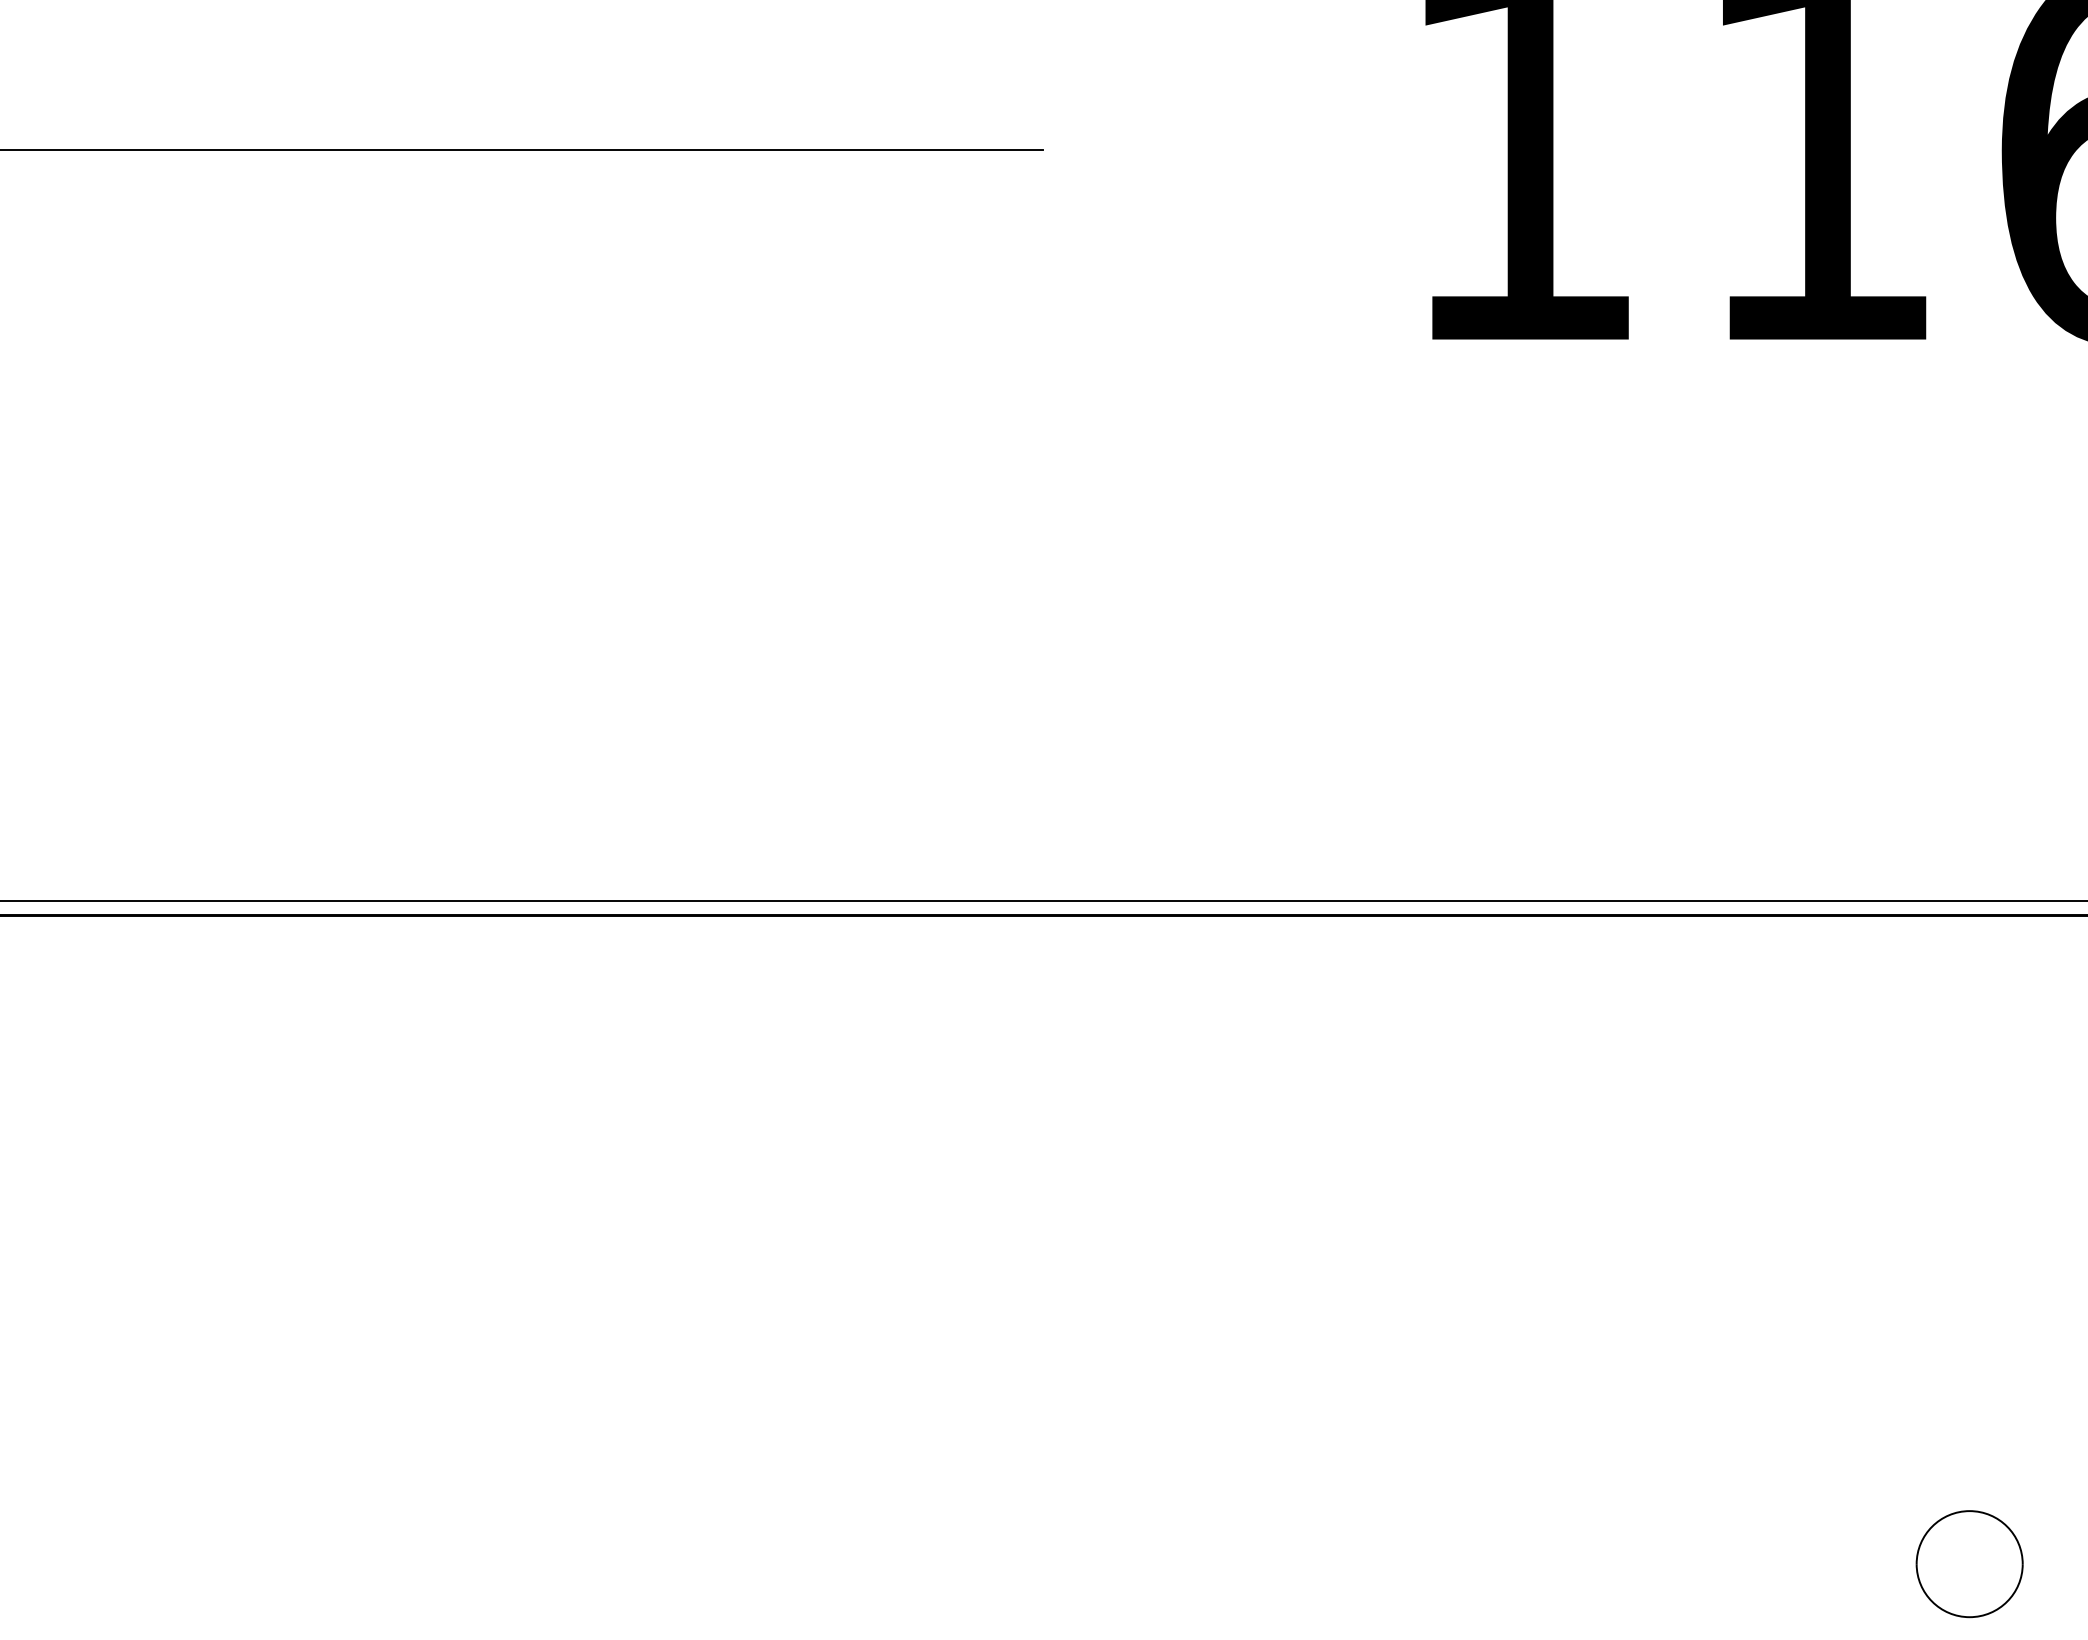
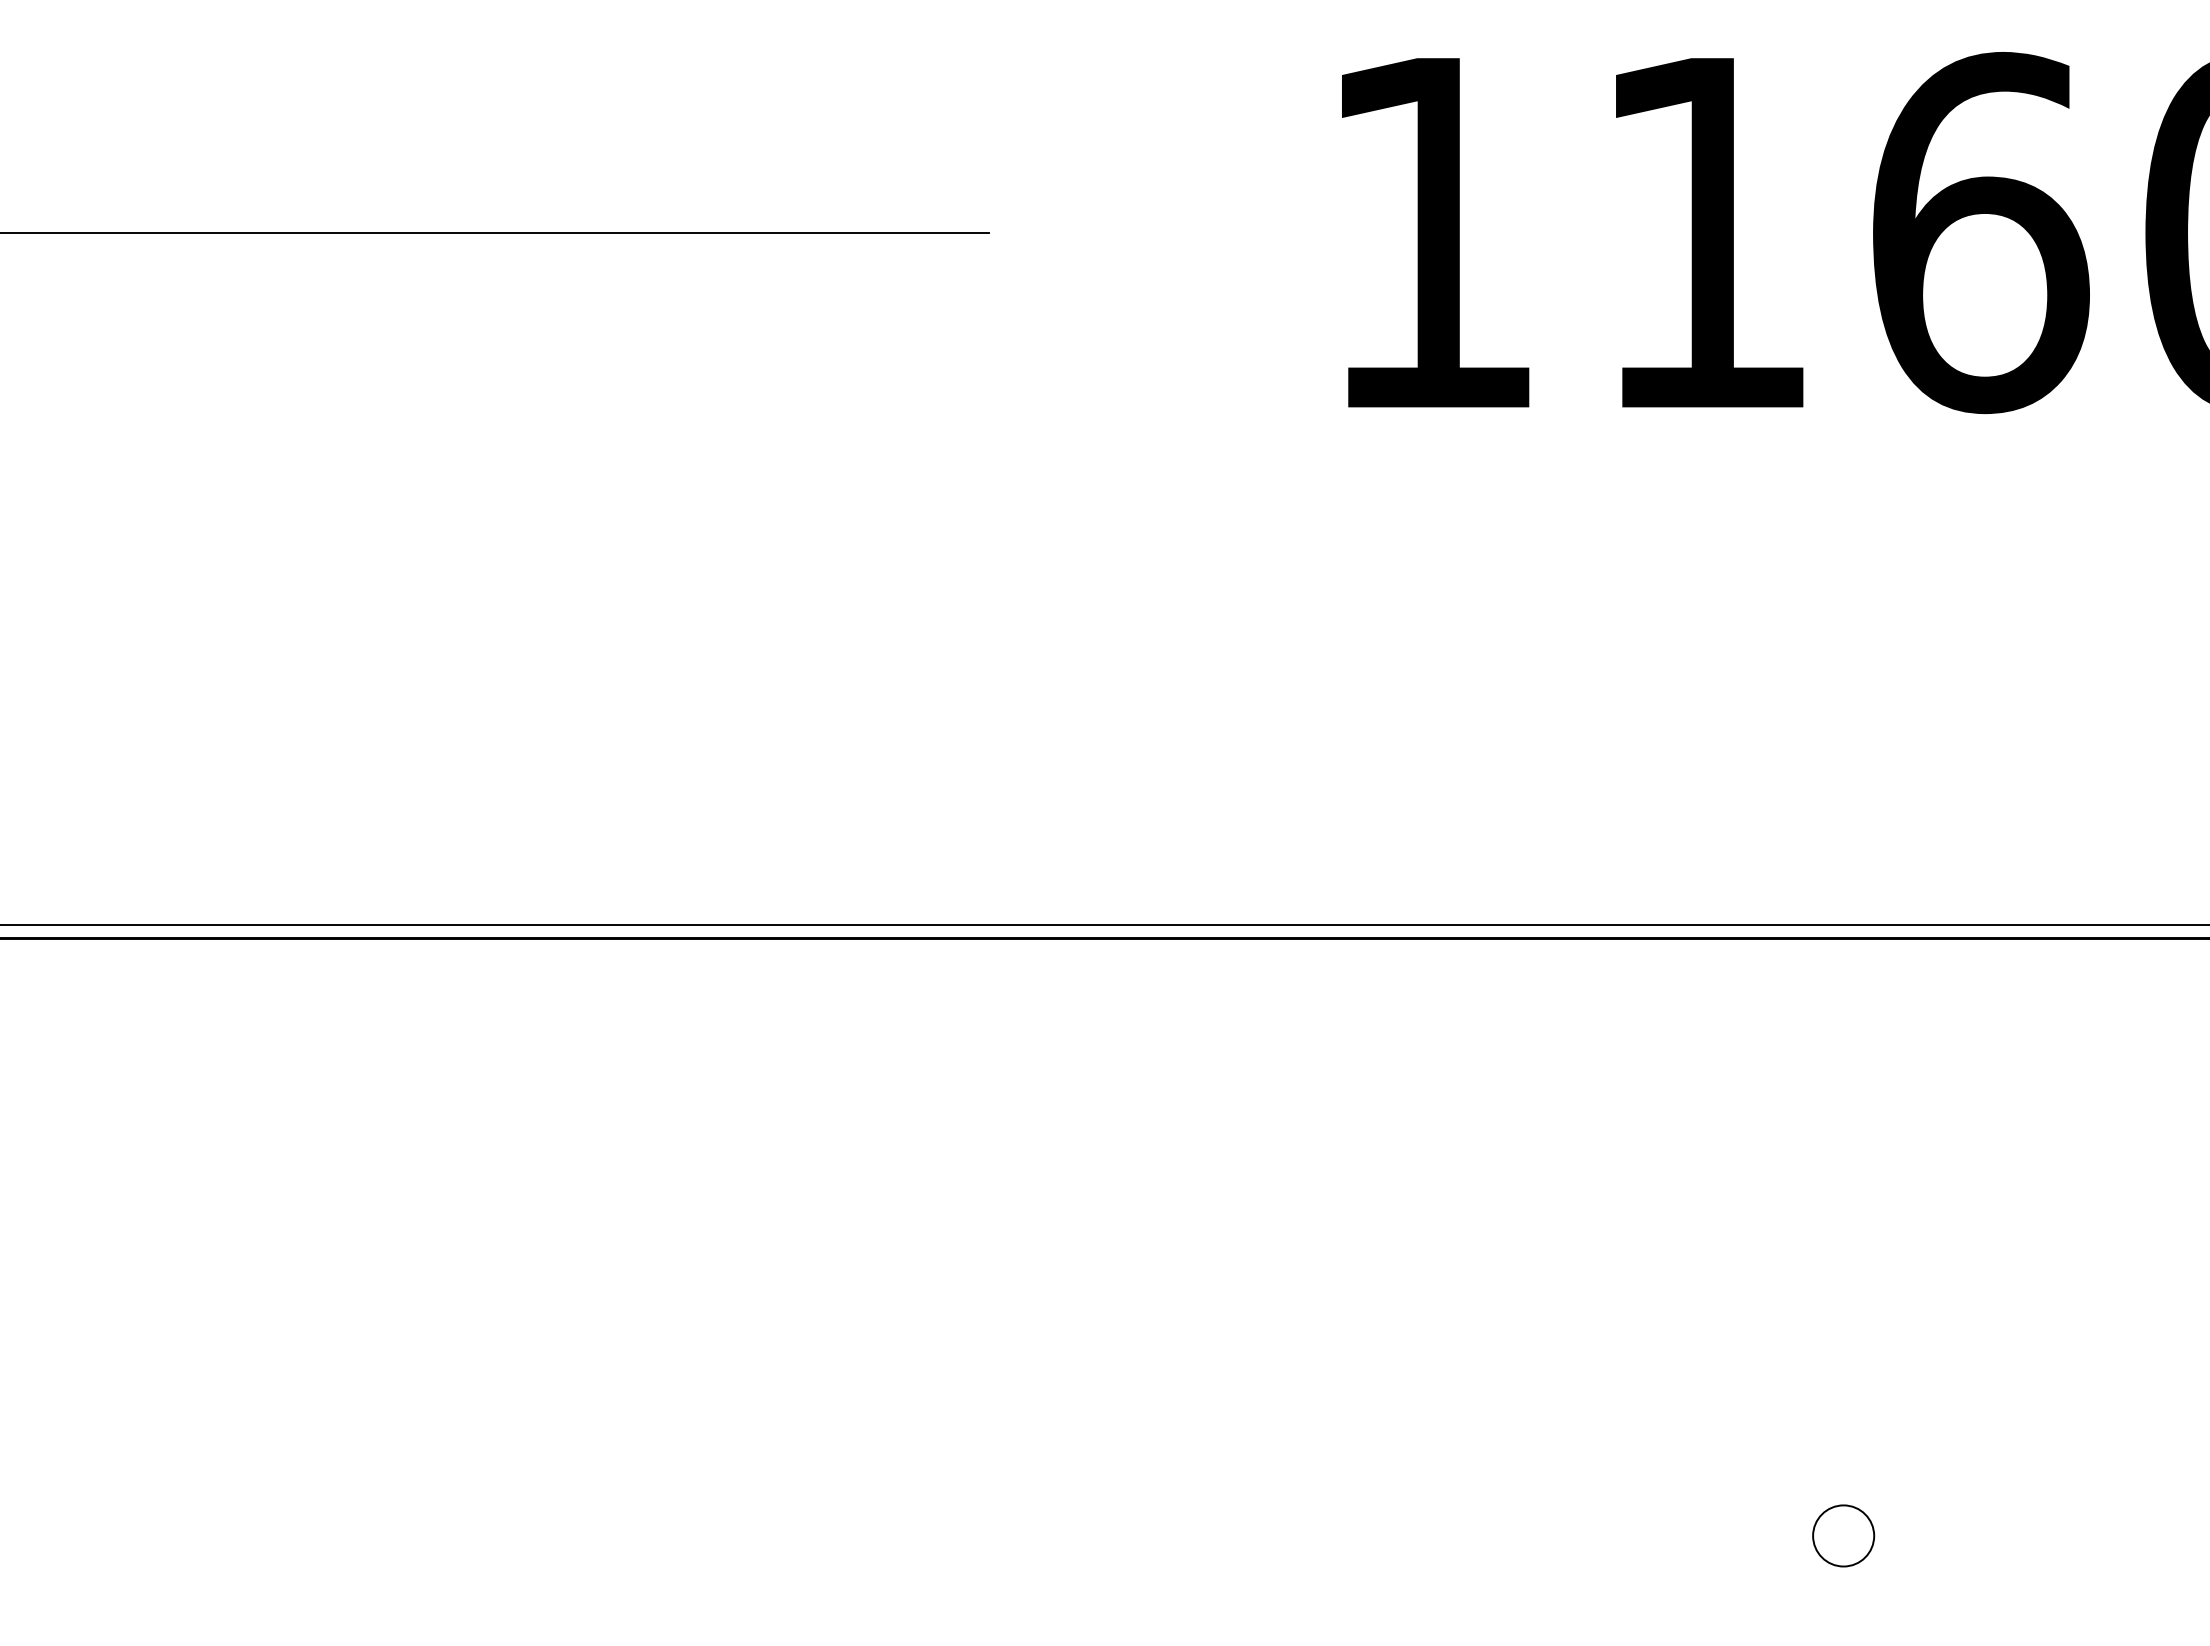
part: (1969, 1563) -> (1843, 1535), size x0.62

